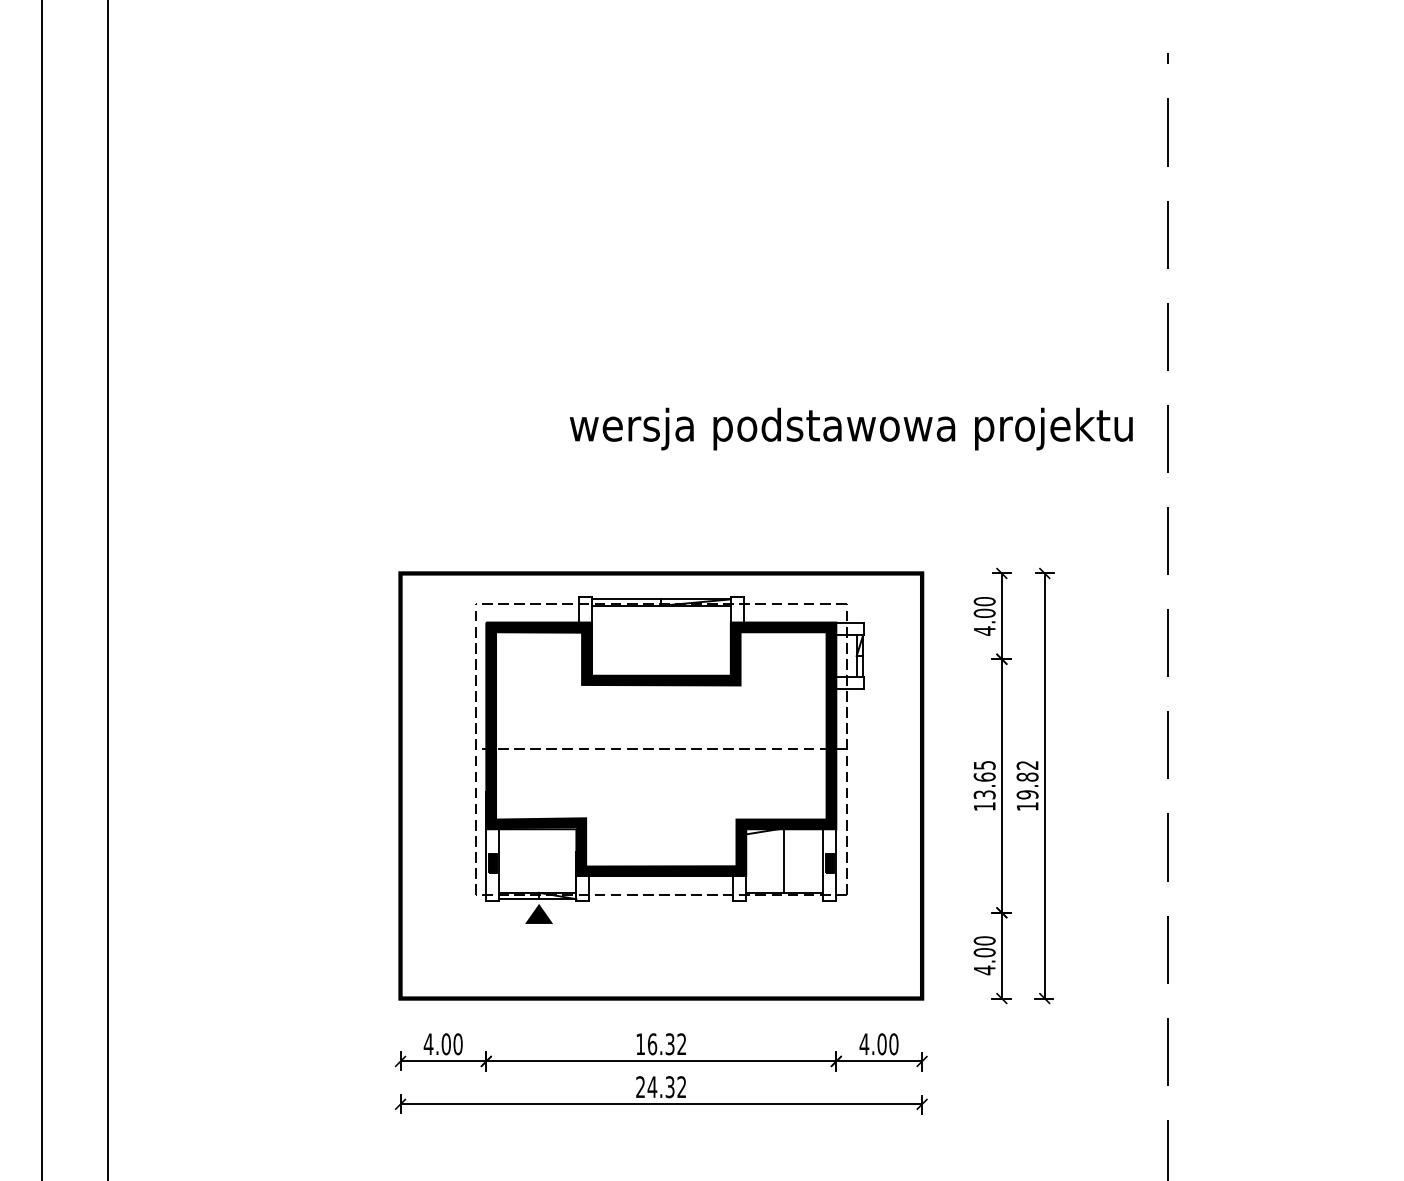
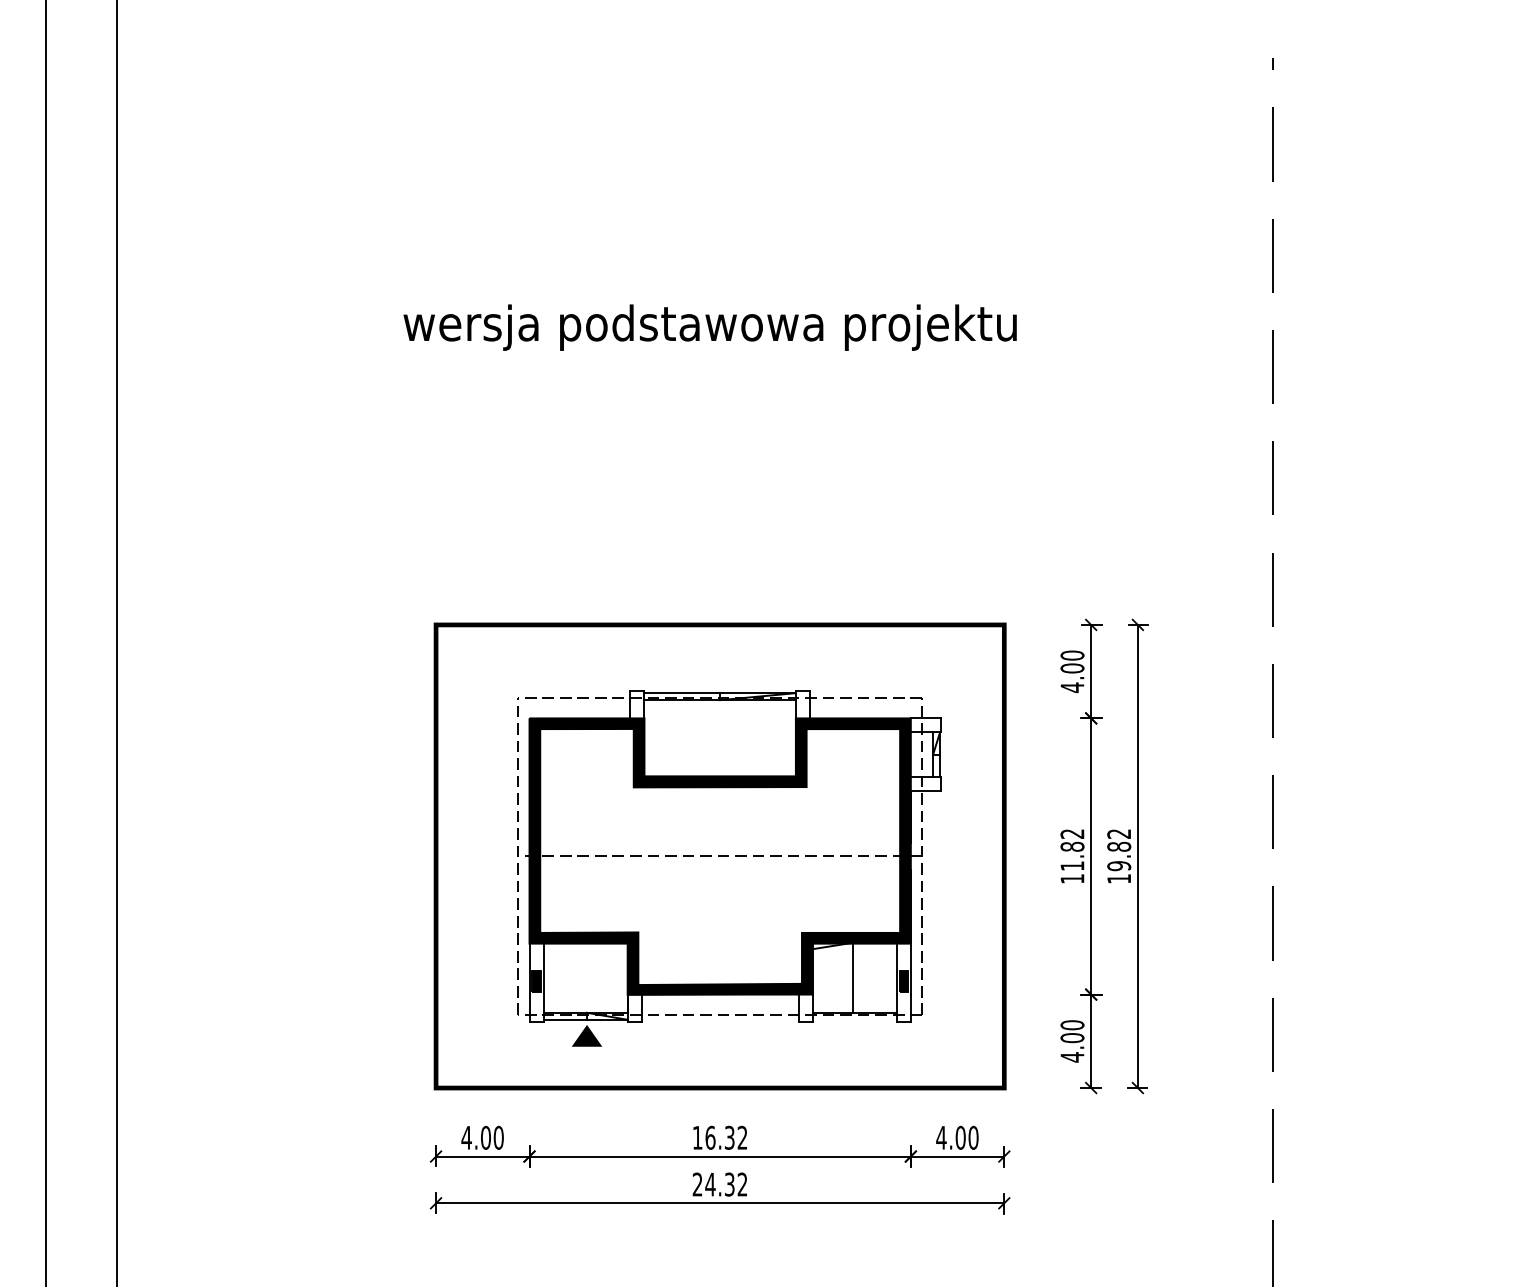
text: (850, 428) -> (709, 327), moved
part: (669, 760) -> (729, 868), moved
text: (984, 779) -> (1072, 849), 13.65 -> 11.82

